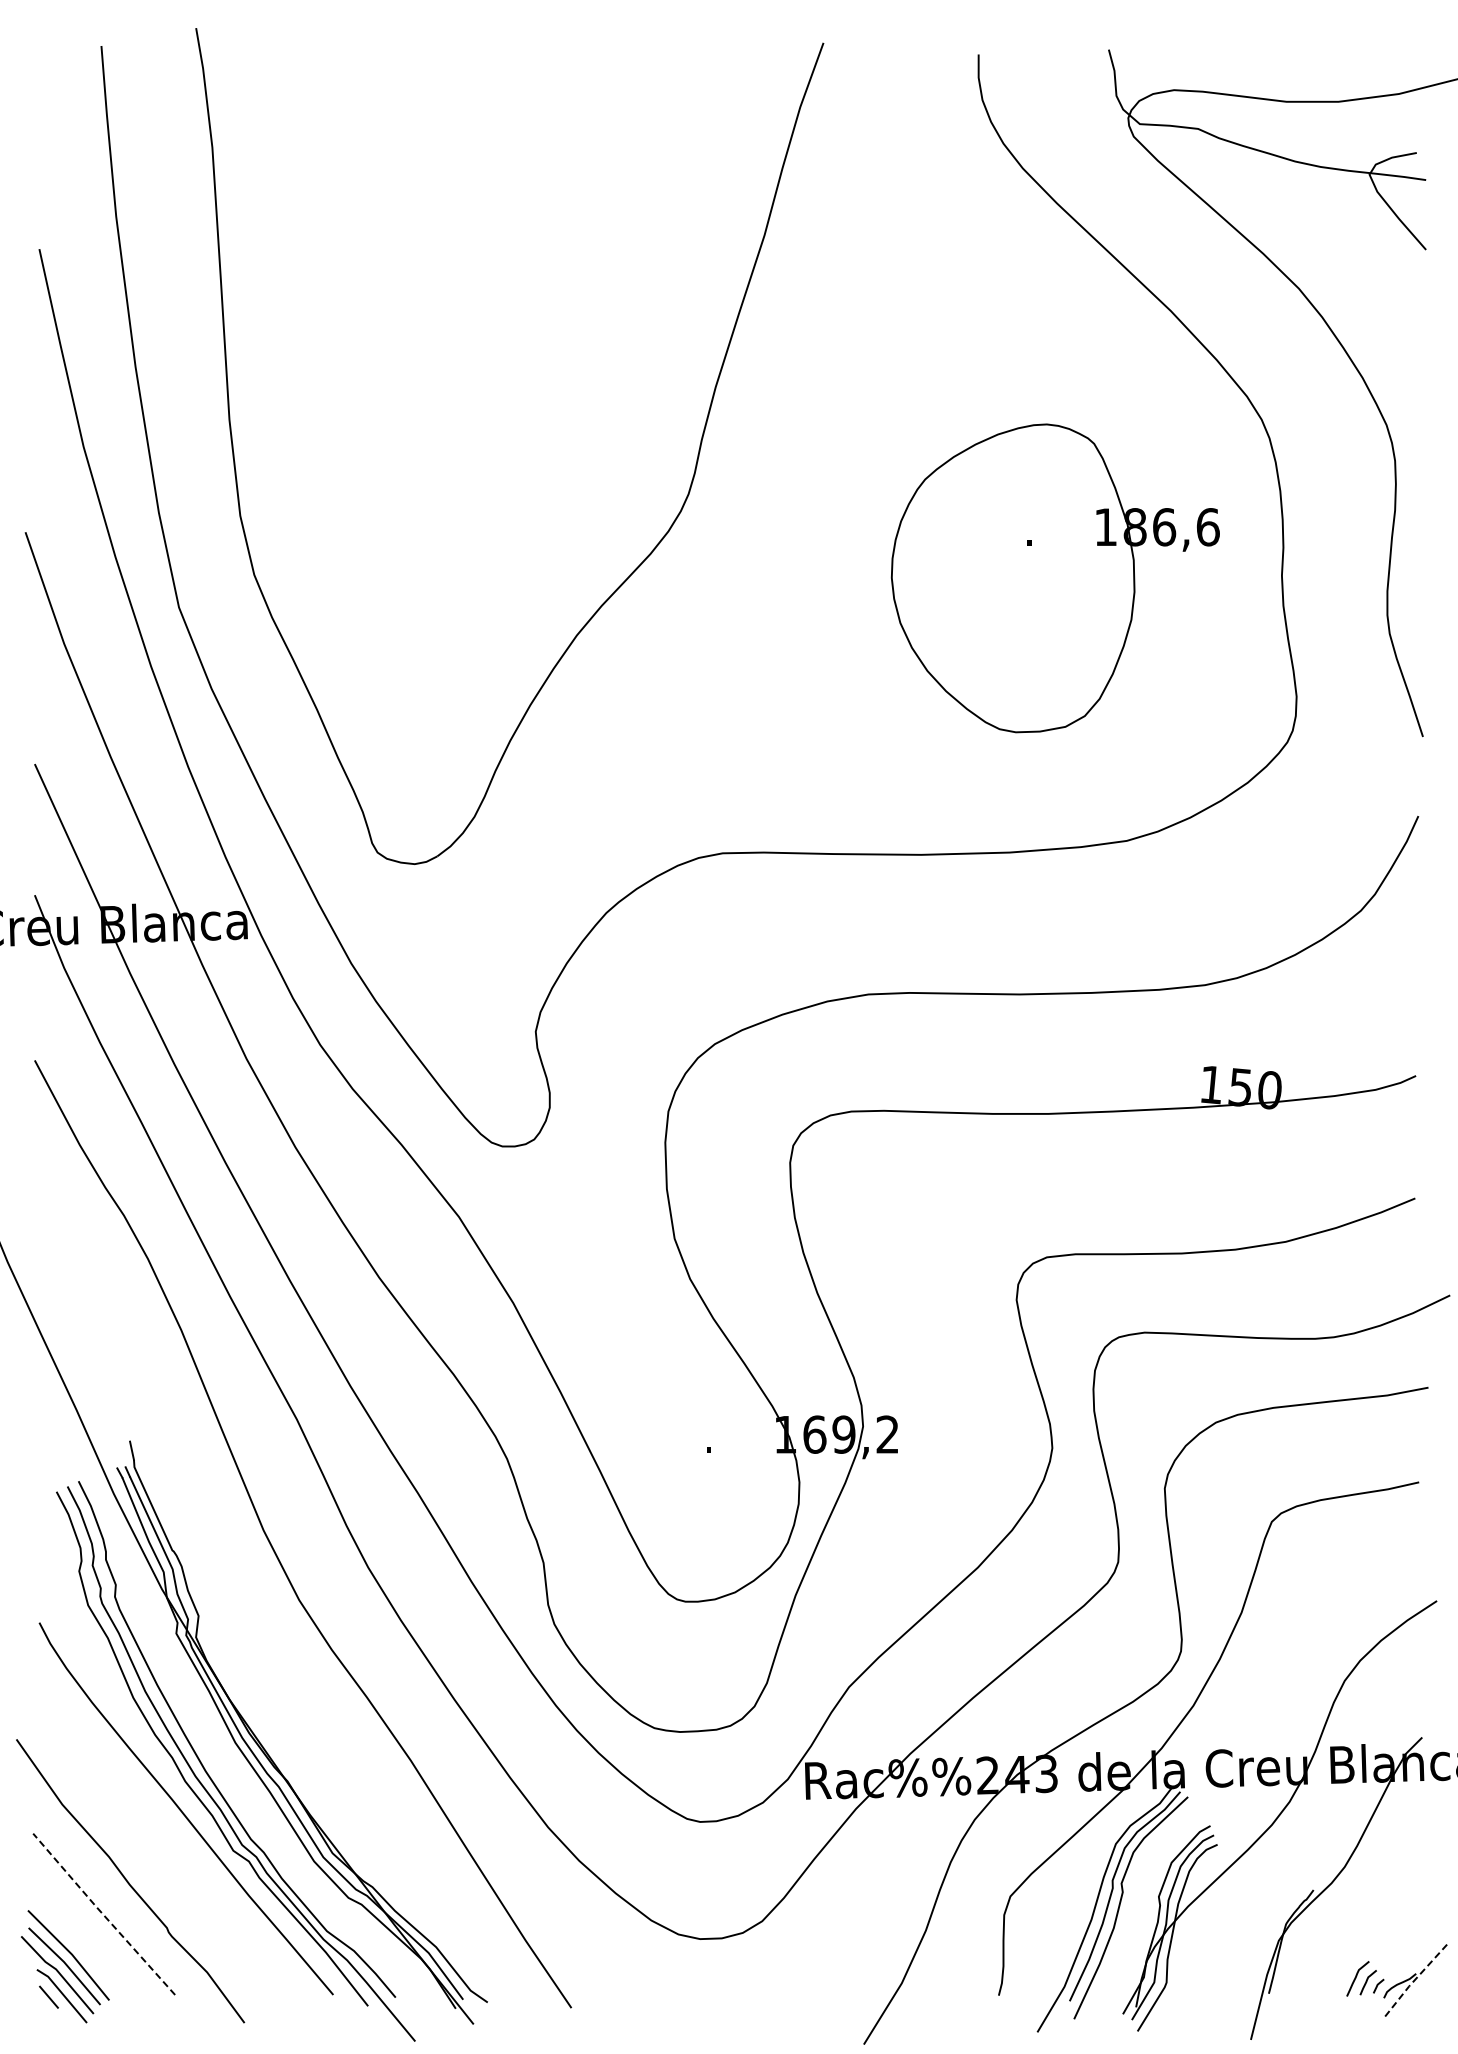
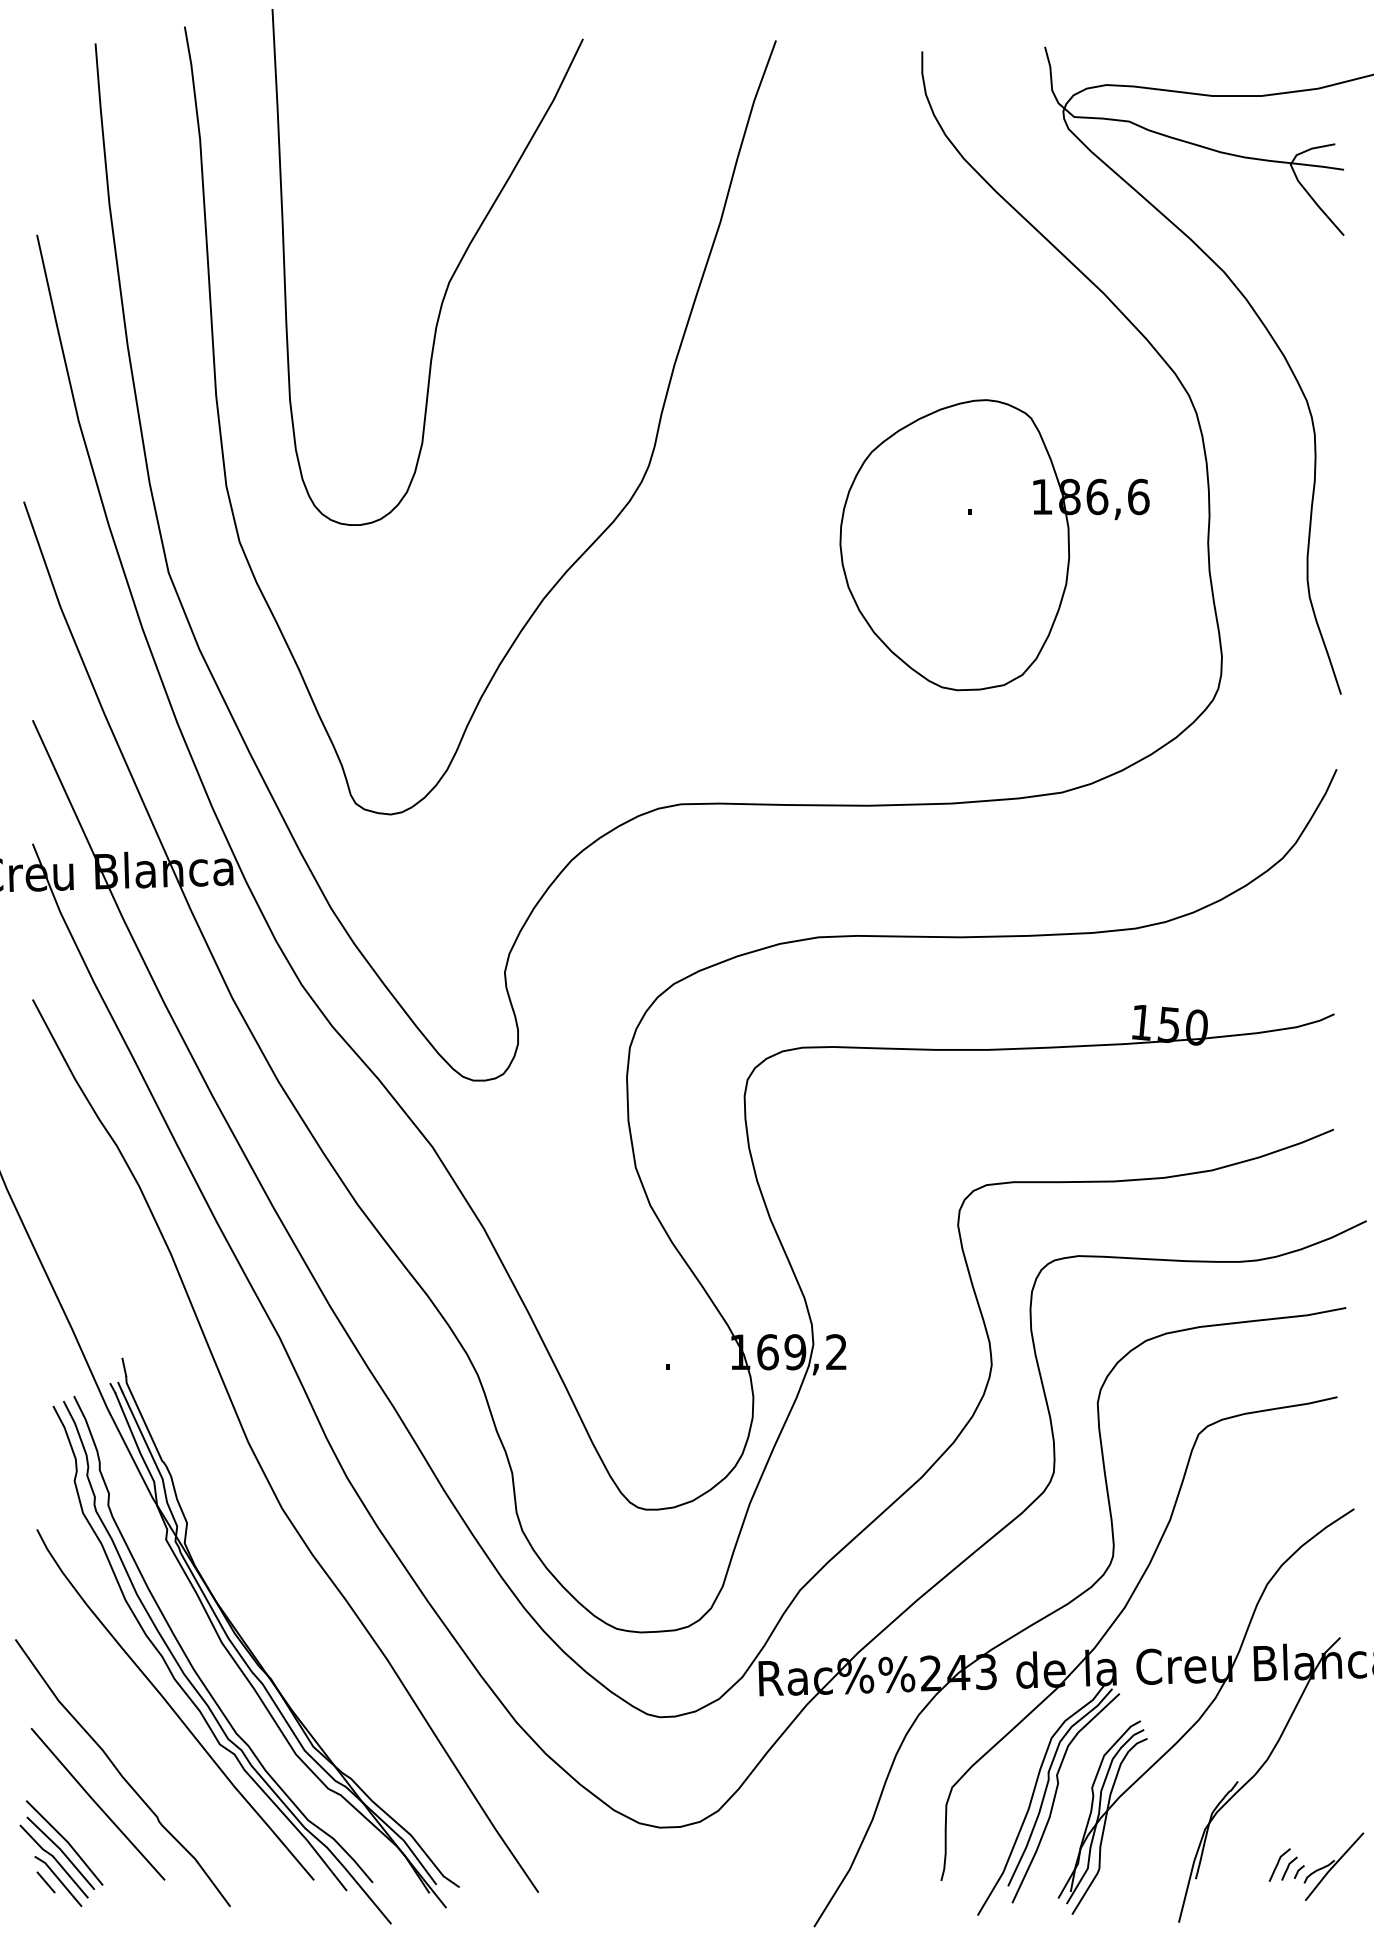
curve: (476, 297) -> (449, 280), added
line: (102, 1913) -> (96, 1803), dashed -> solid
line: (1414, 1980) -> (1333, 1866), dashed -> solid

